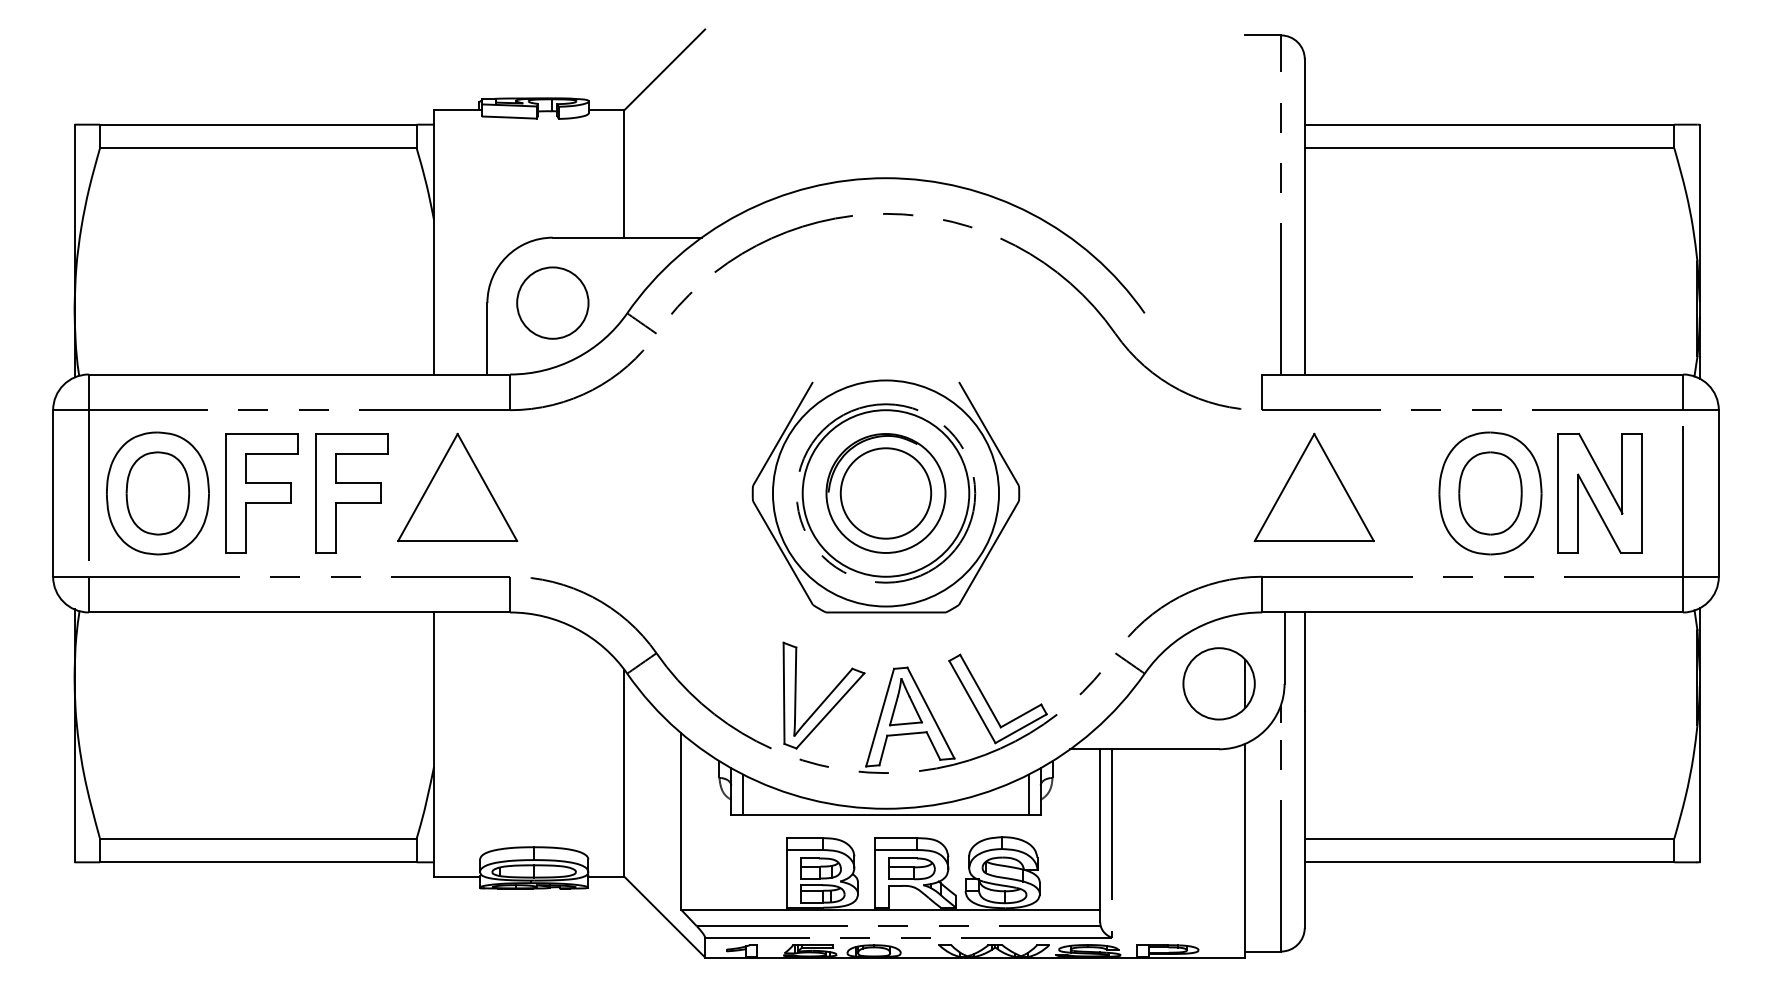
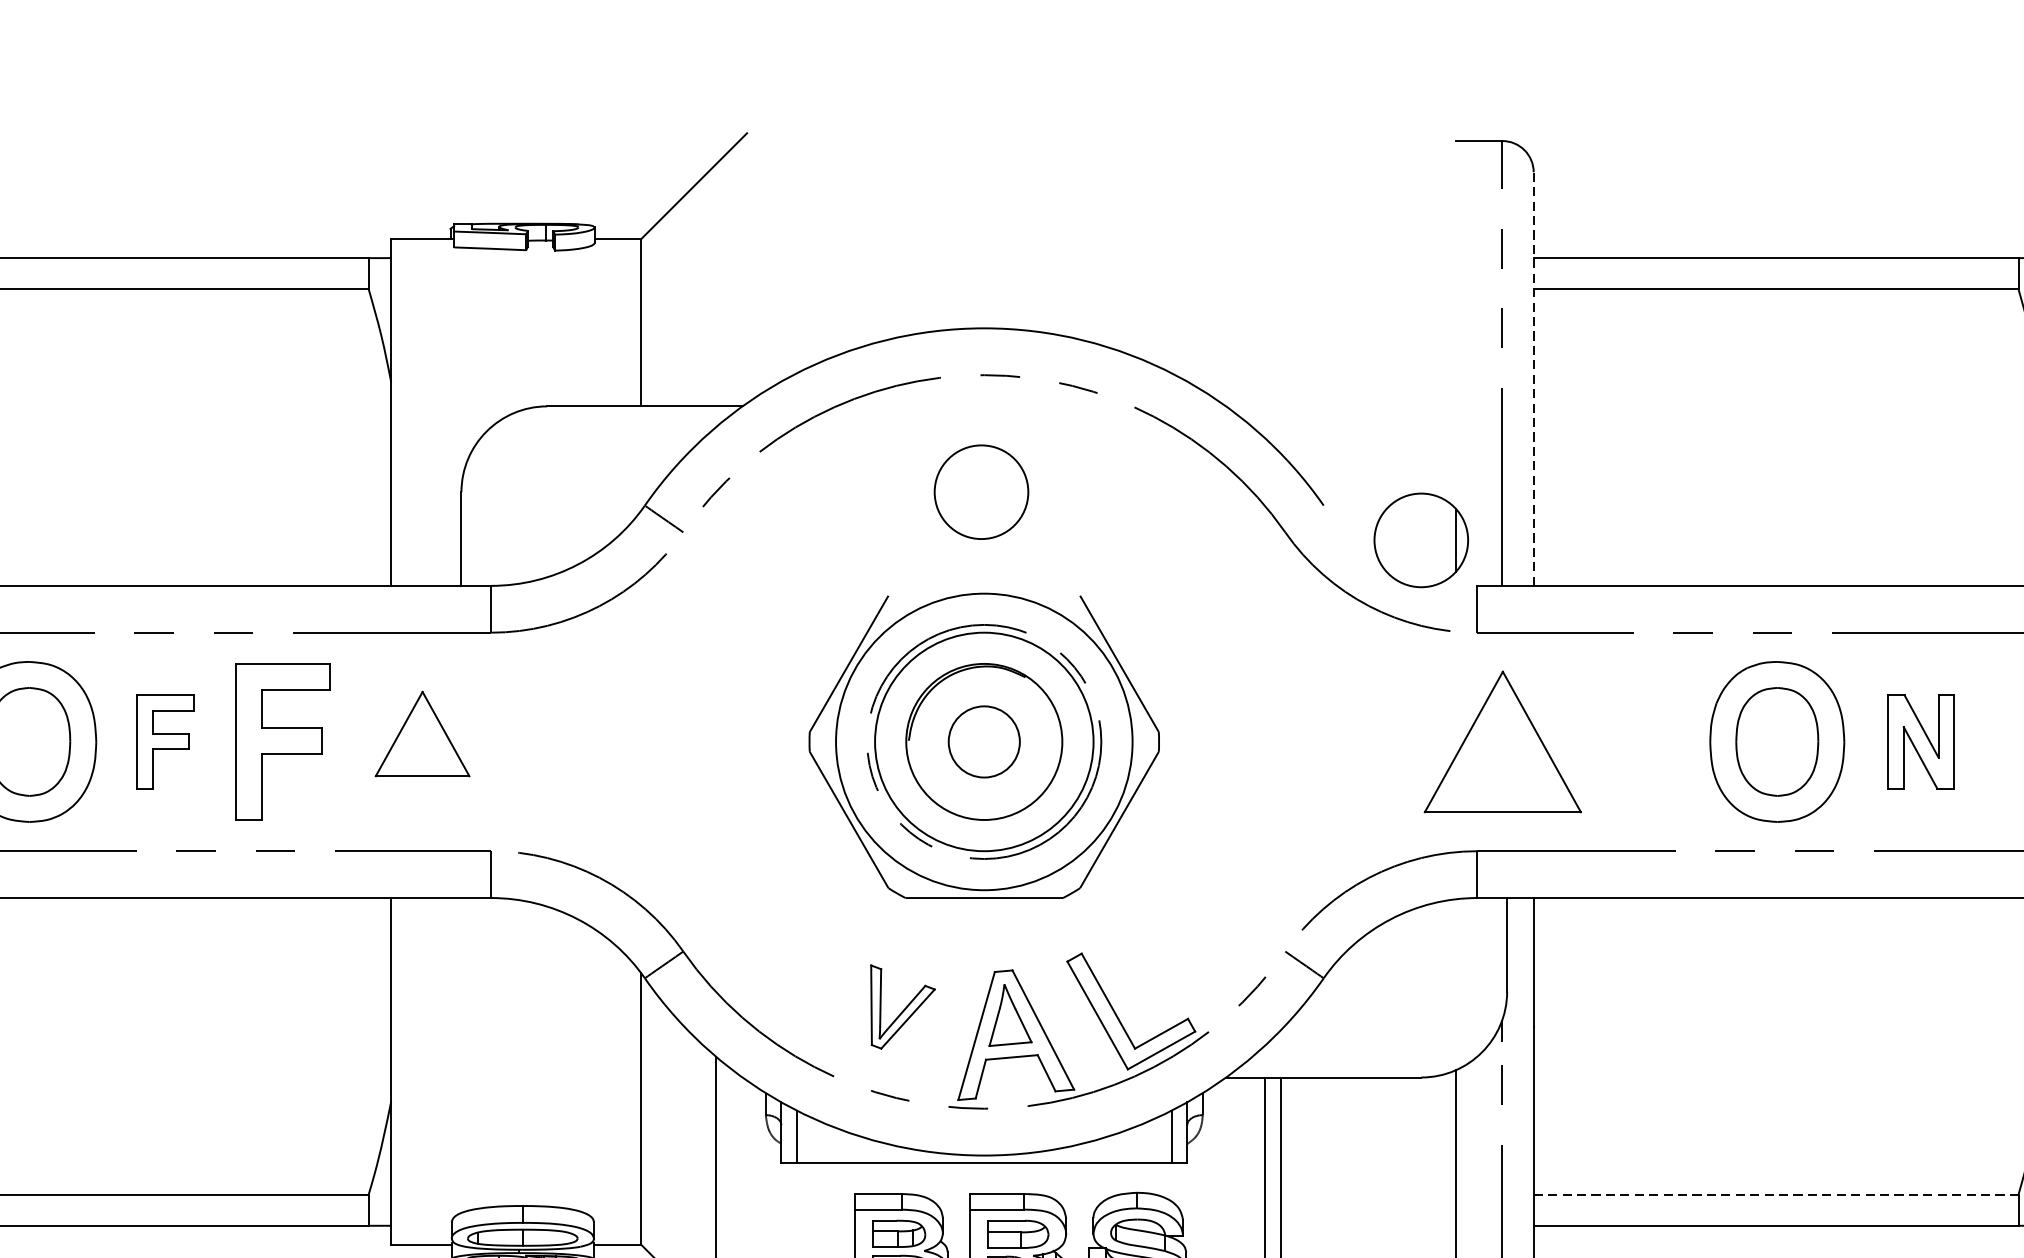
line: (1304, 216) -> (1533, 378), solid -> dashed
circle: (552, 302) -> (981, 491), moved
part: (457, 487) -> (422, 734), size x0.6
part: (1313, 487) -> (1501, 741), moved
part: (261, 493) -> (165, 741), size x0.6
circle: (885, 493) -> (983, 741), size x0.6
part: (1599, 493) -> (1920, 741), size x0.6
part: (1218, 683) -> (1420, 539), moved
part: (823, 695) -> (902, 1006), size x0.6
line: (1489, 838) -> (1775, 1194), solid -> dashed

